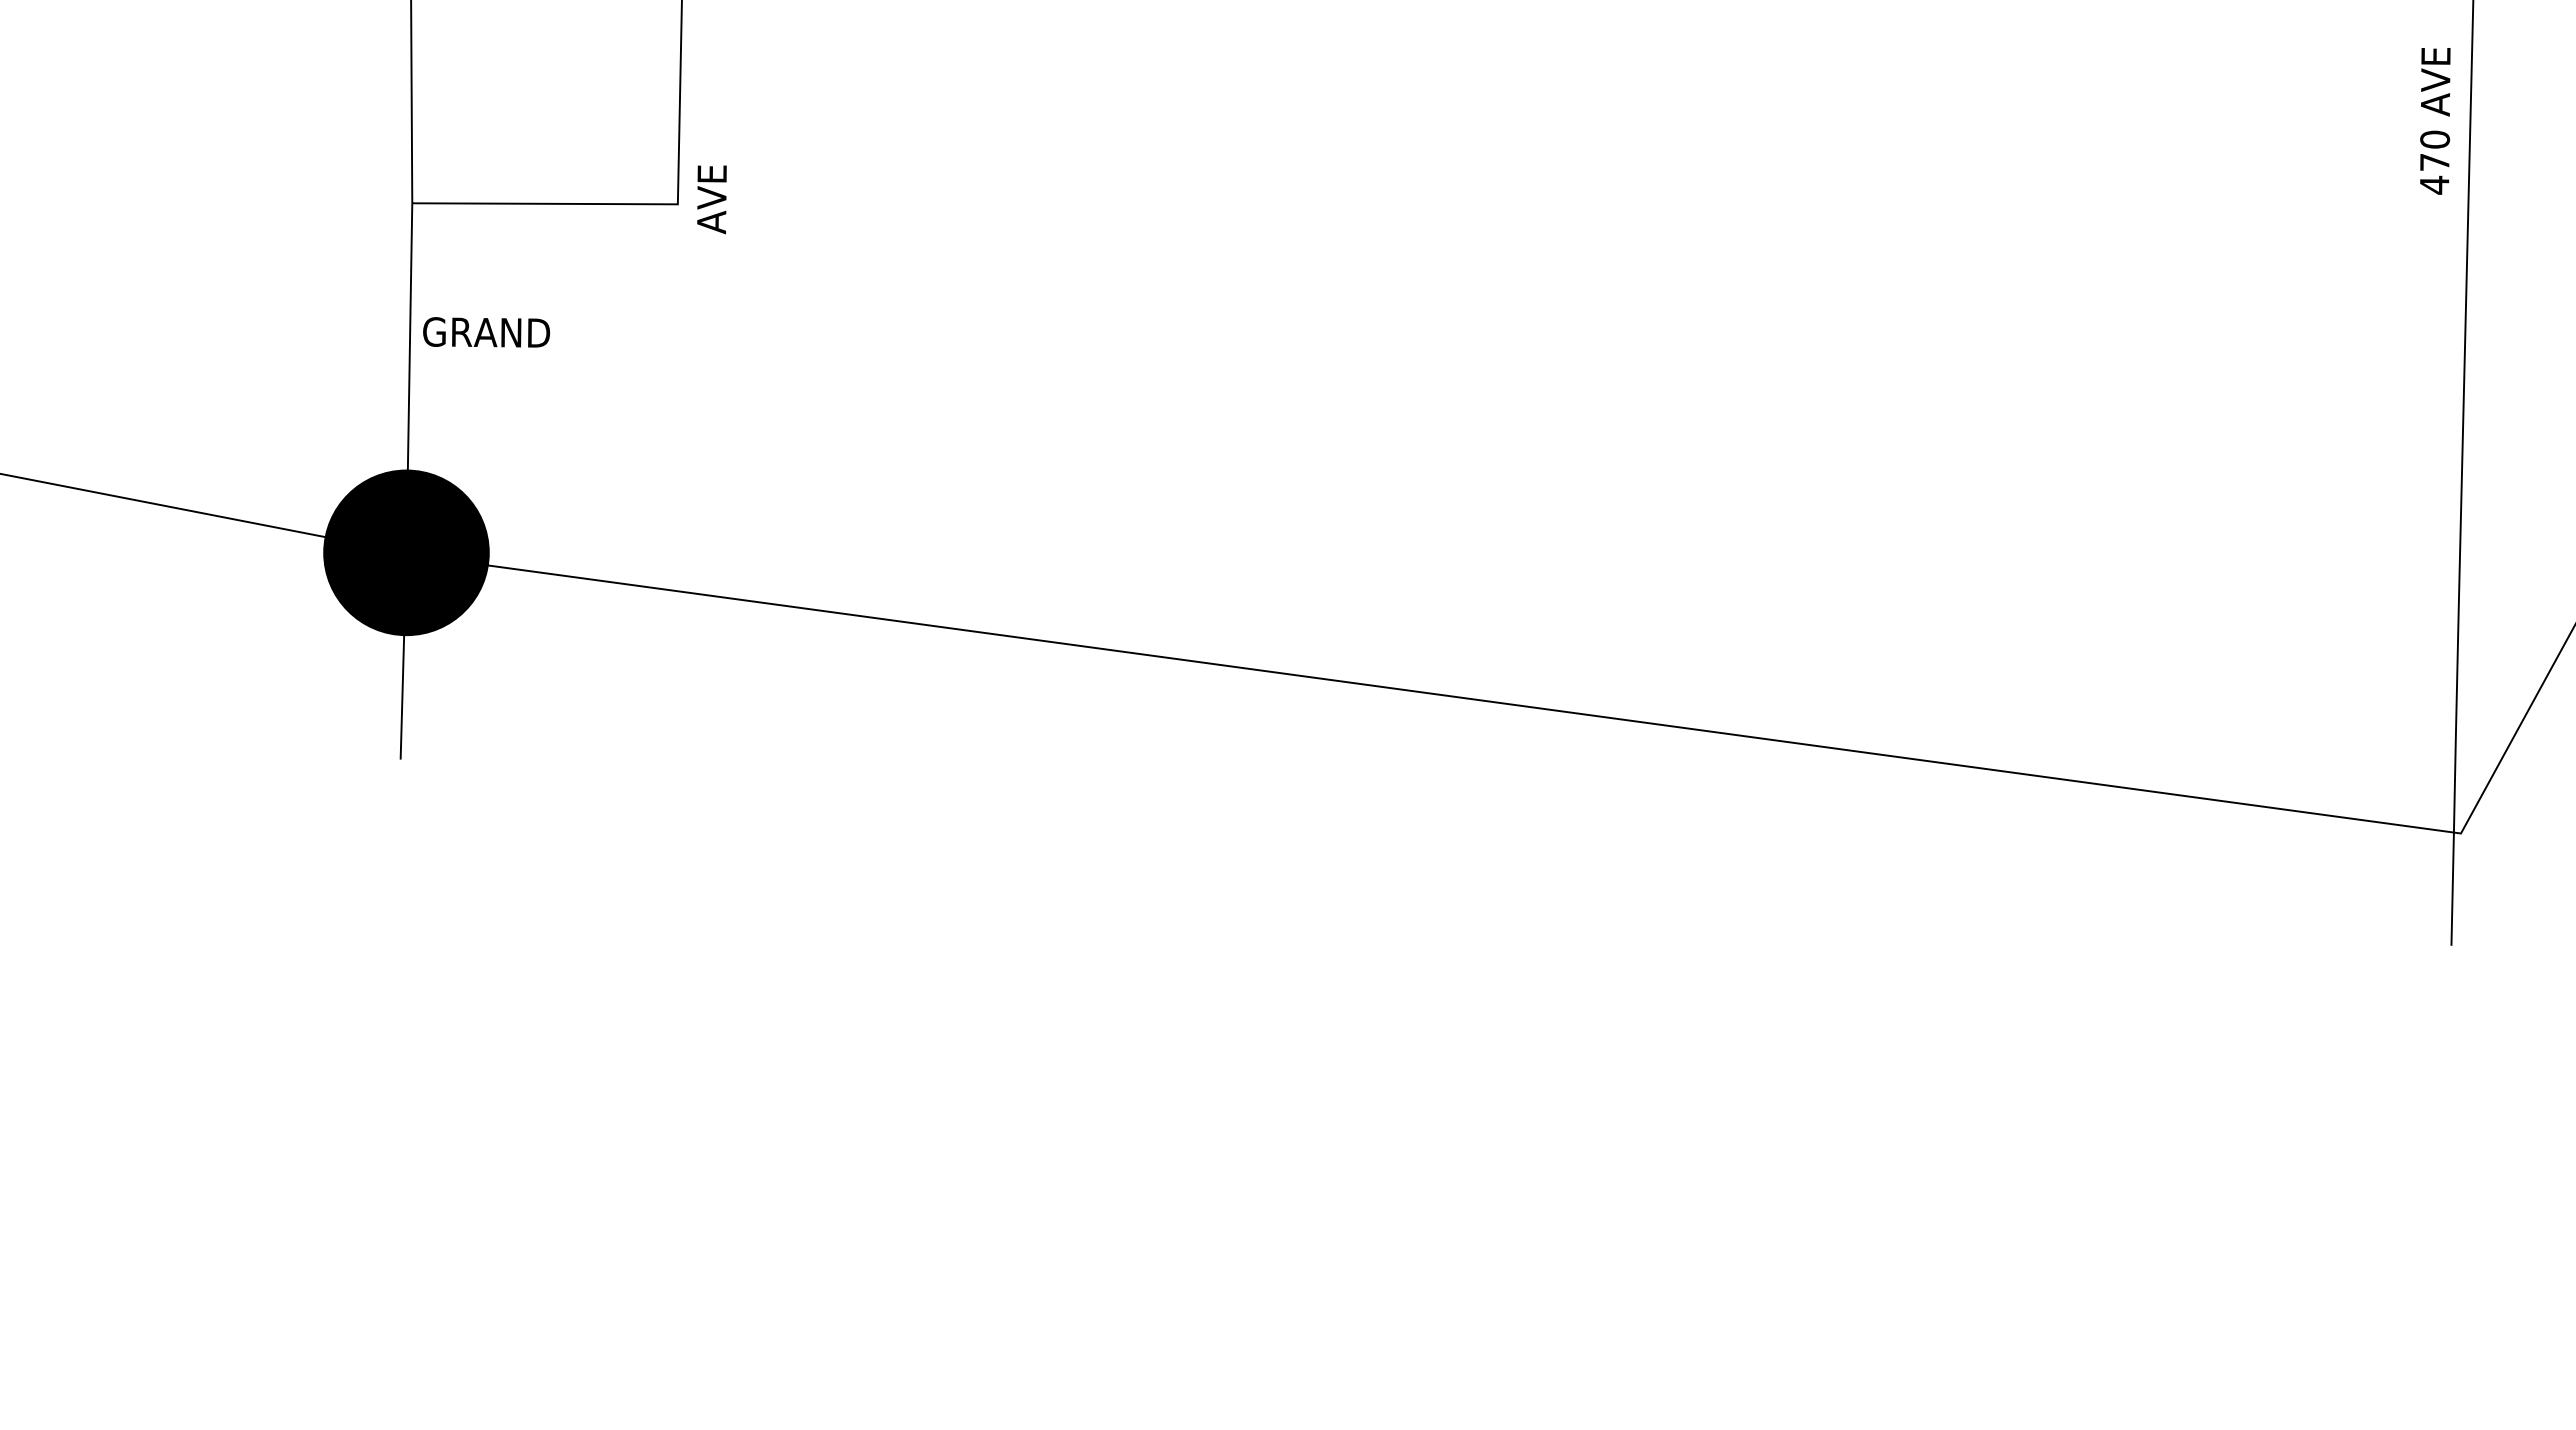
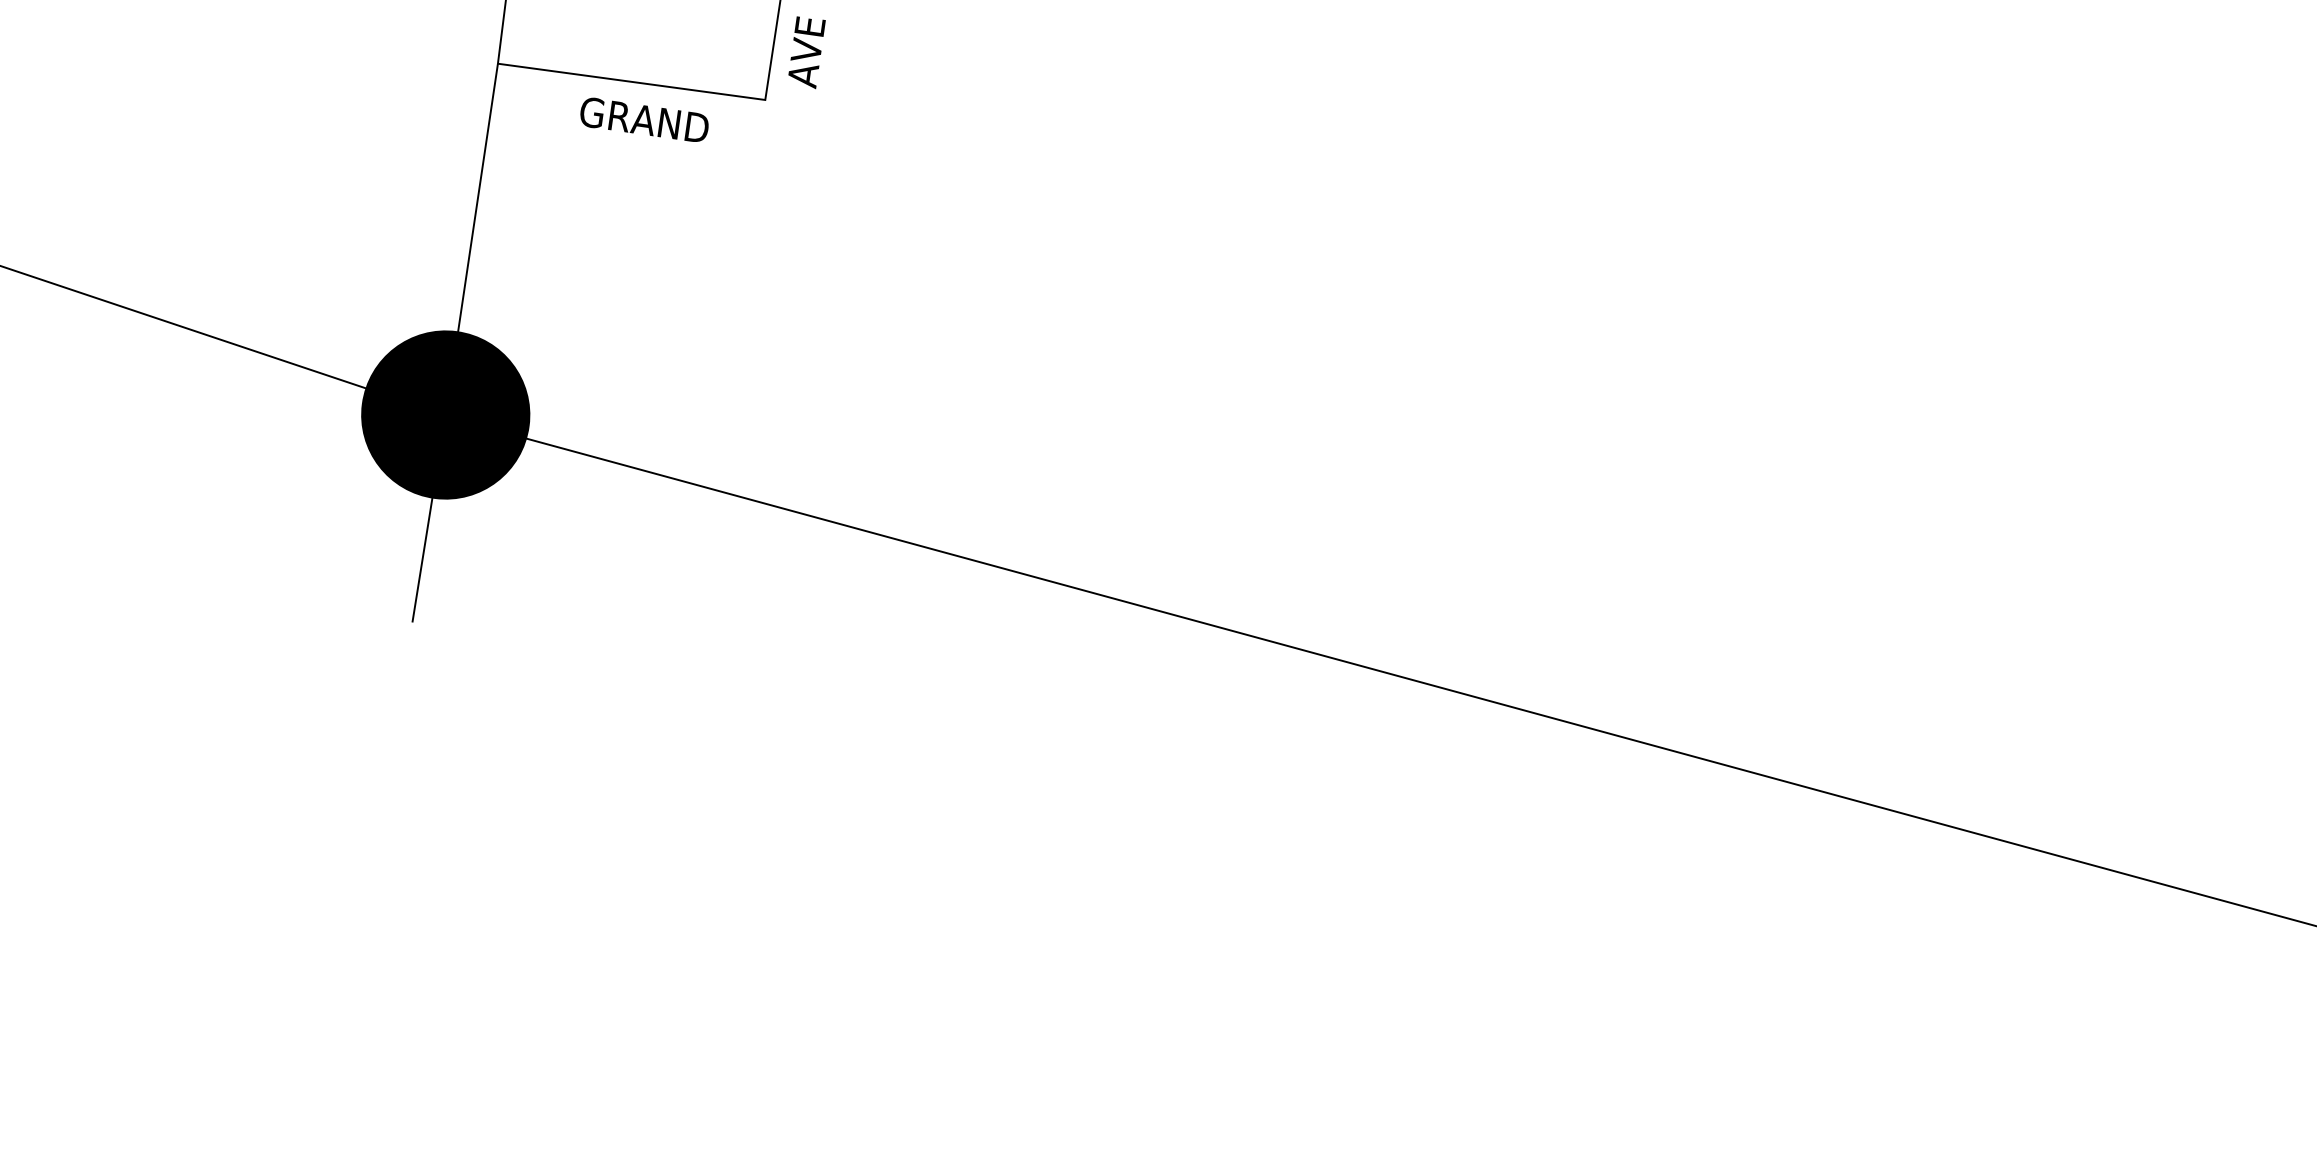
text: (711, 199) -> (806, 52), moved
text: (486, 332) -> (644, 120), moved

